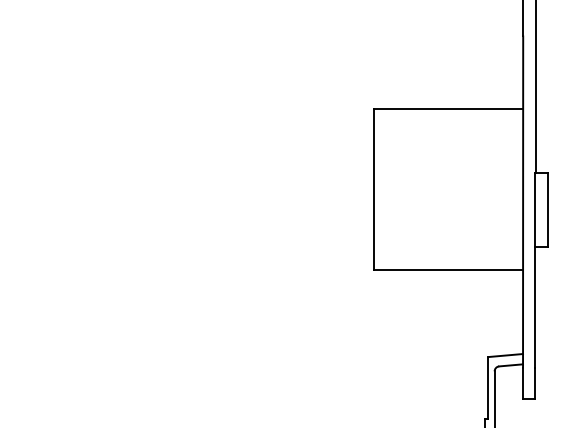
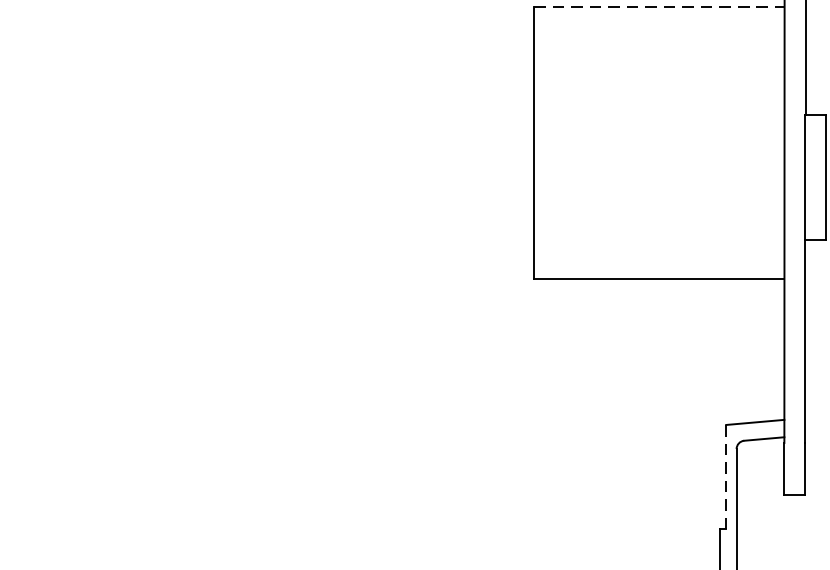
line: (449, 108) -> (660, 6), solid -> dashed
line: (488, 387) -> (726, 476), solid -> dashed

